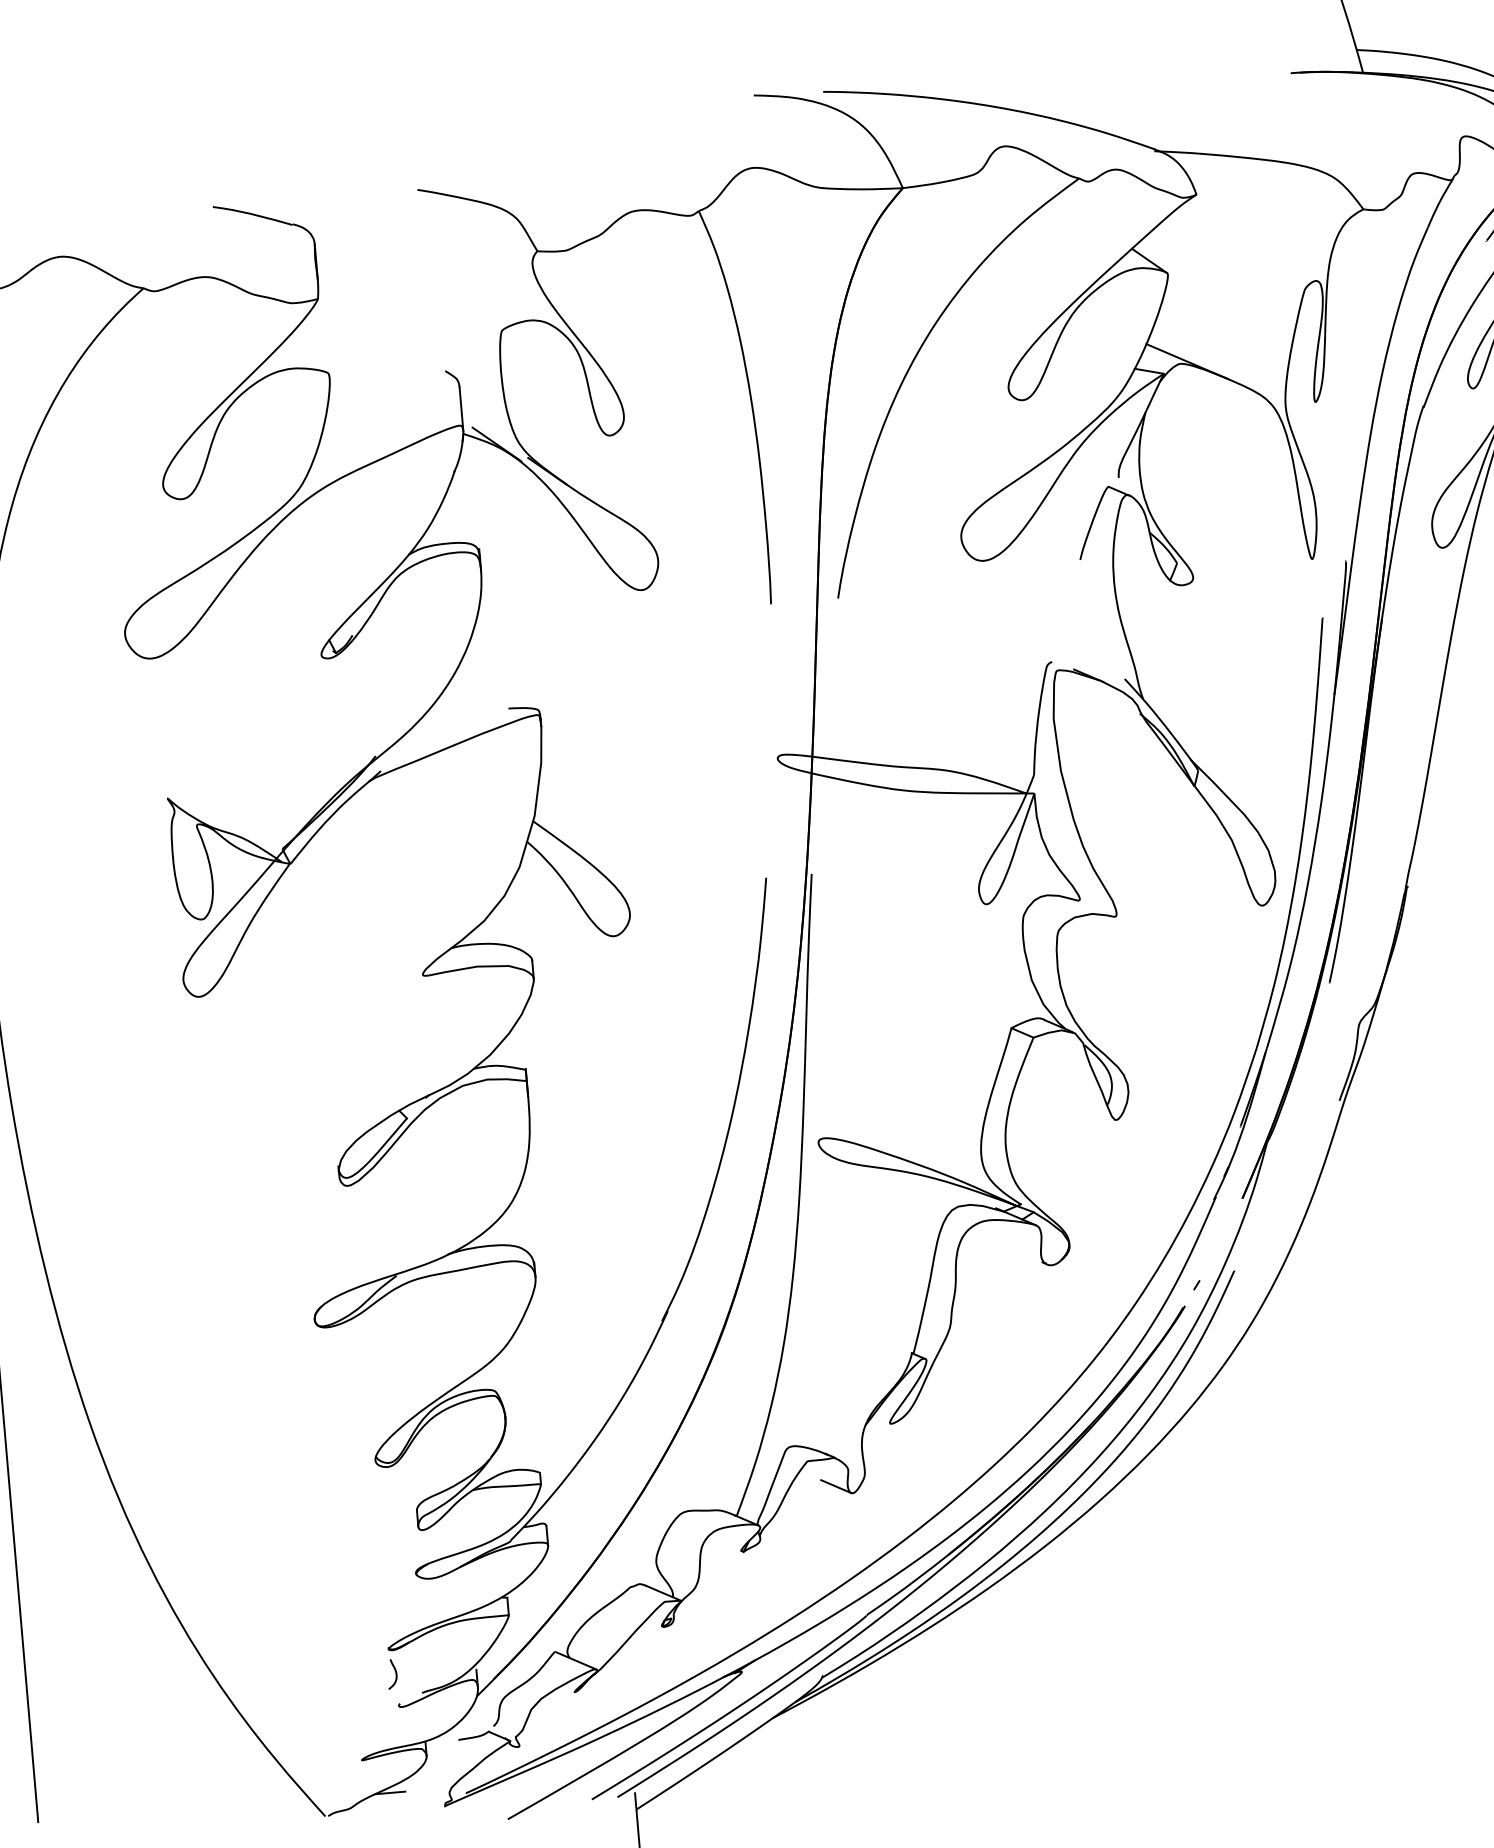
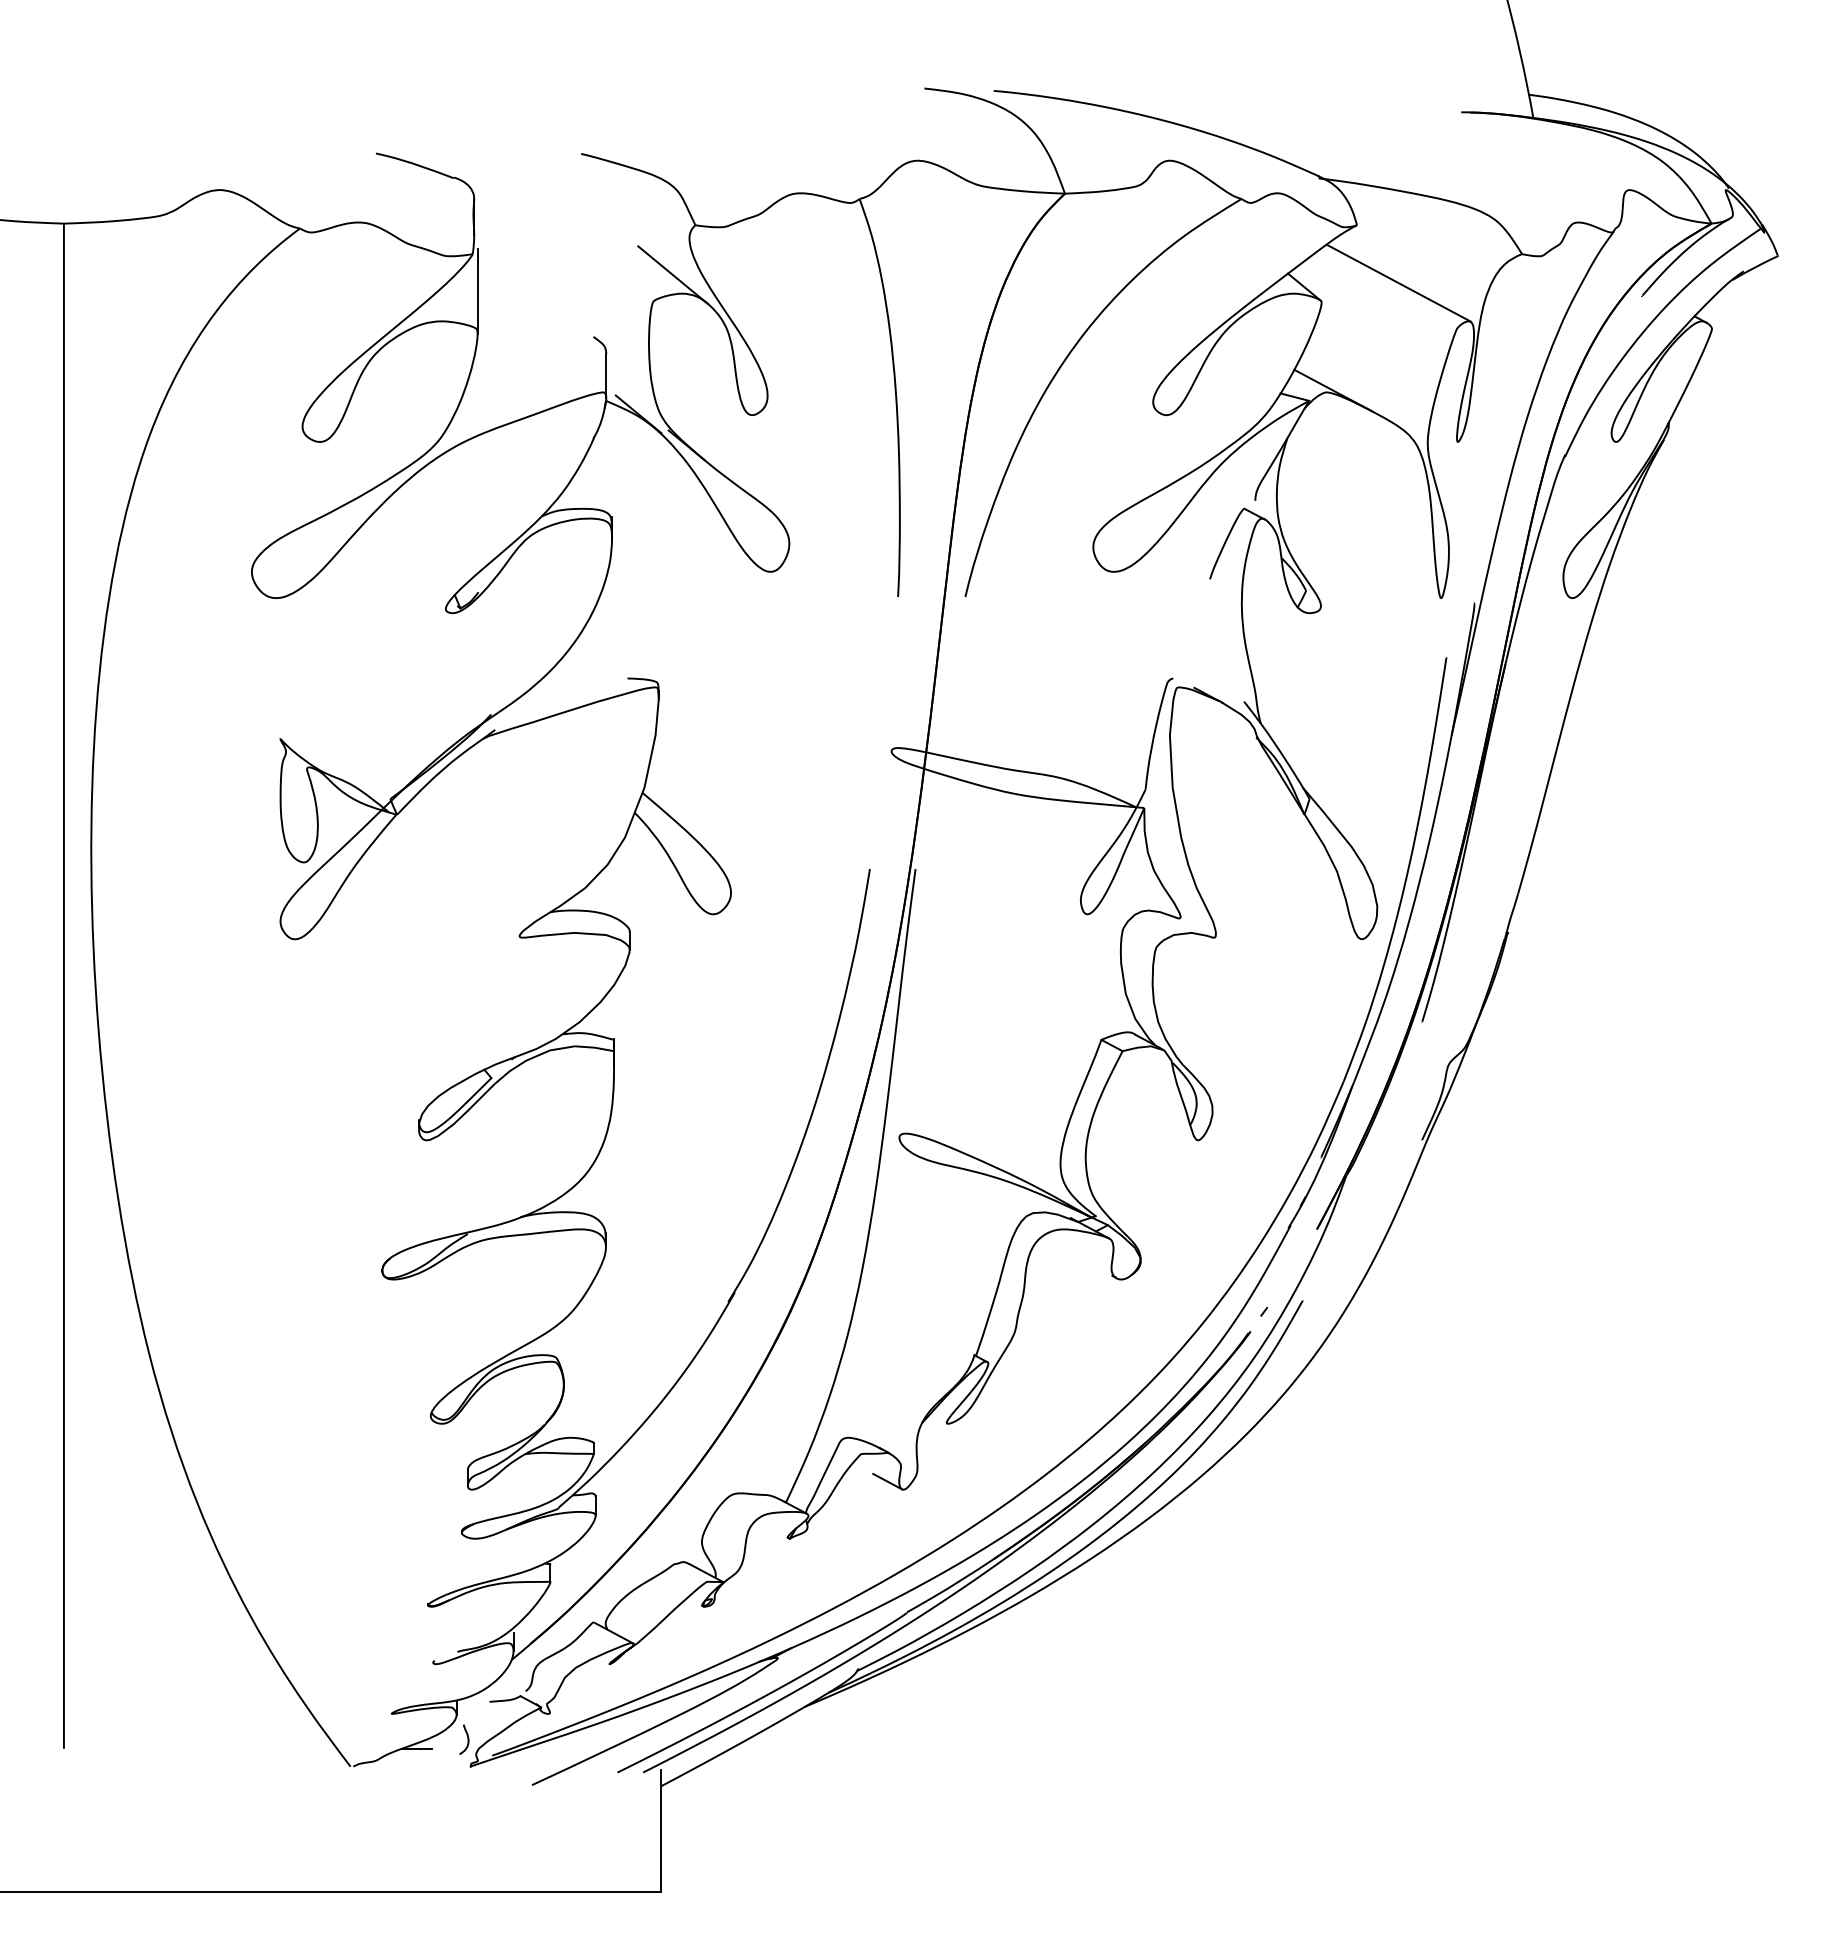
line: (1242, 248) -> (1398, 282), added
line: (519, 303) -> (673, 275), added
line: (325, 335) -> (477, 291), added
curve: (395, 1673) -> (467, 1739), moved

